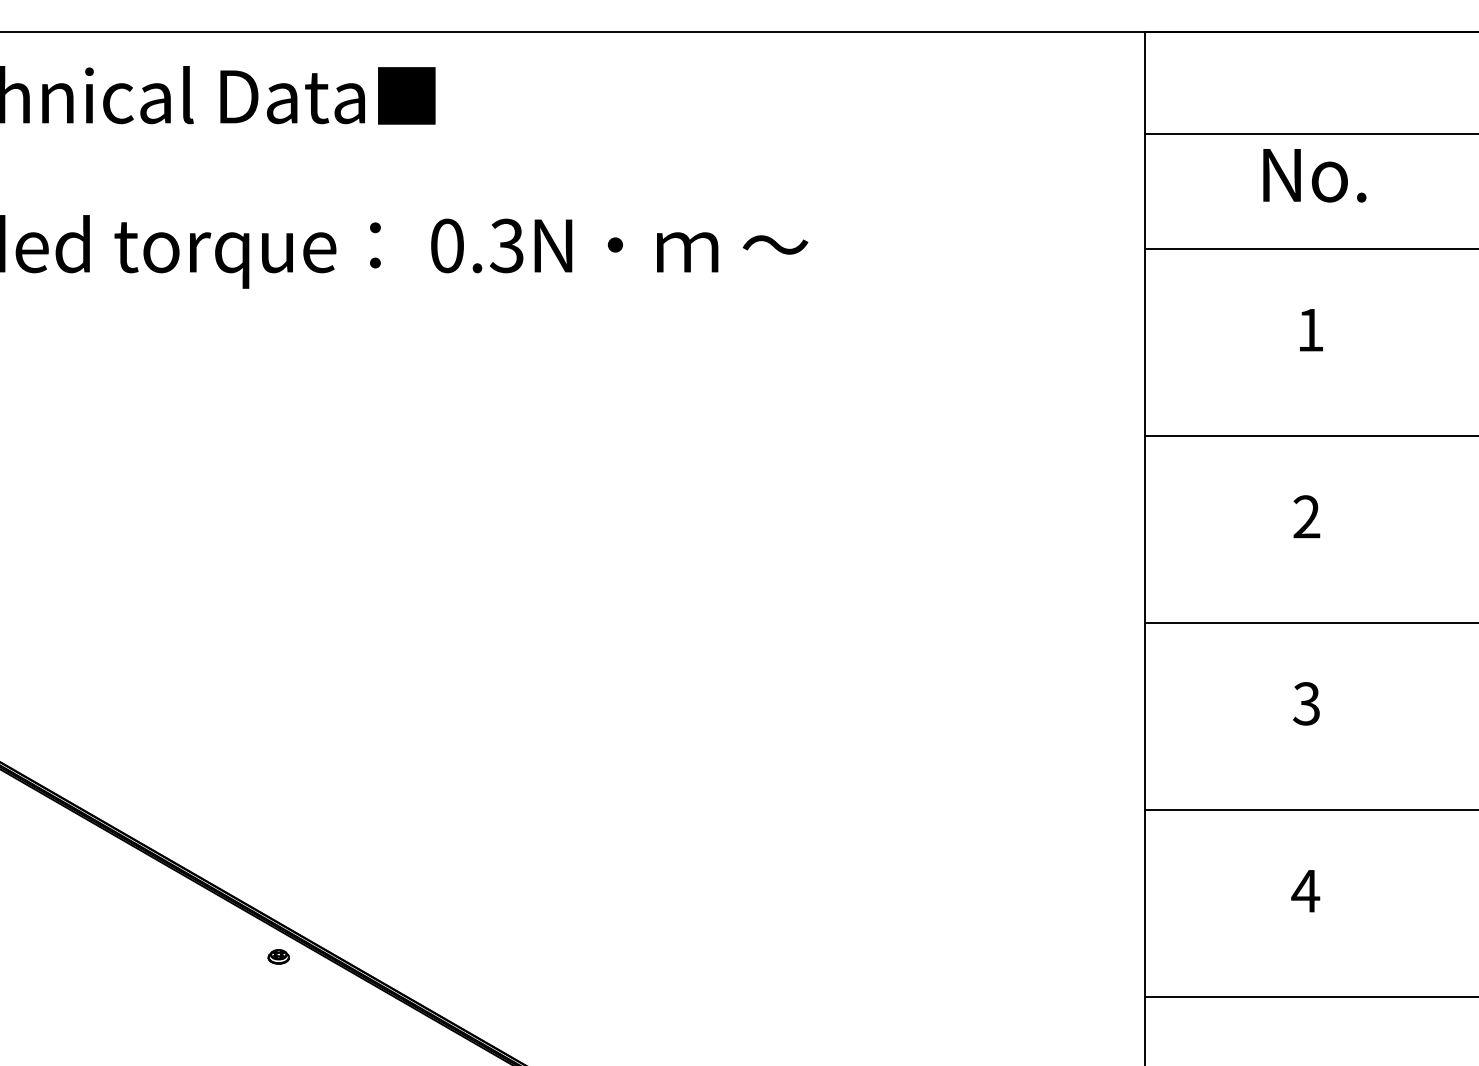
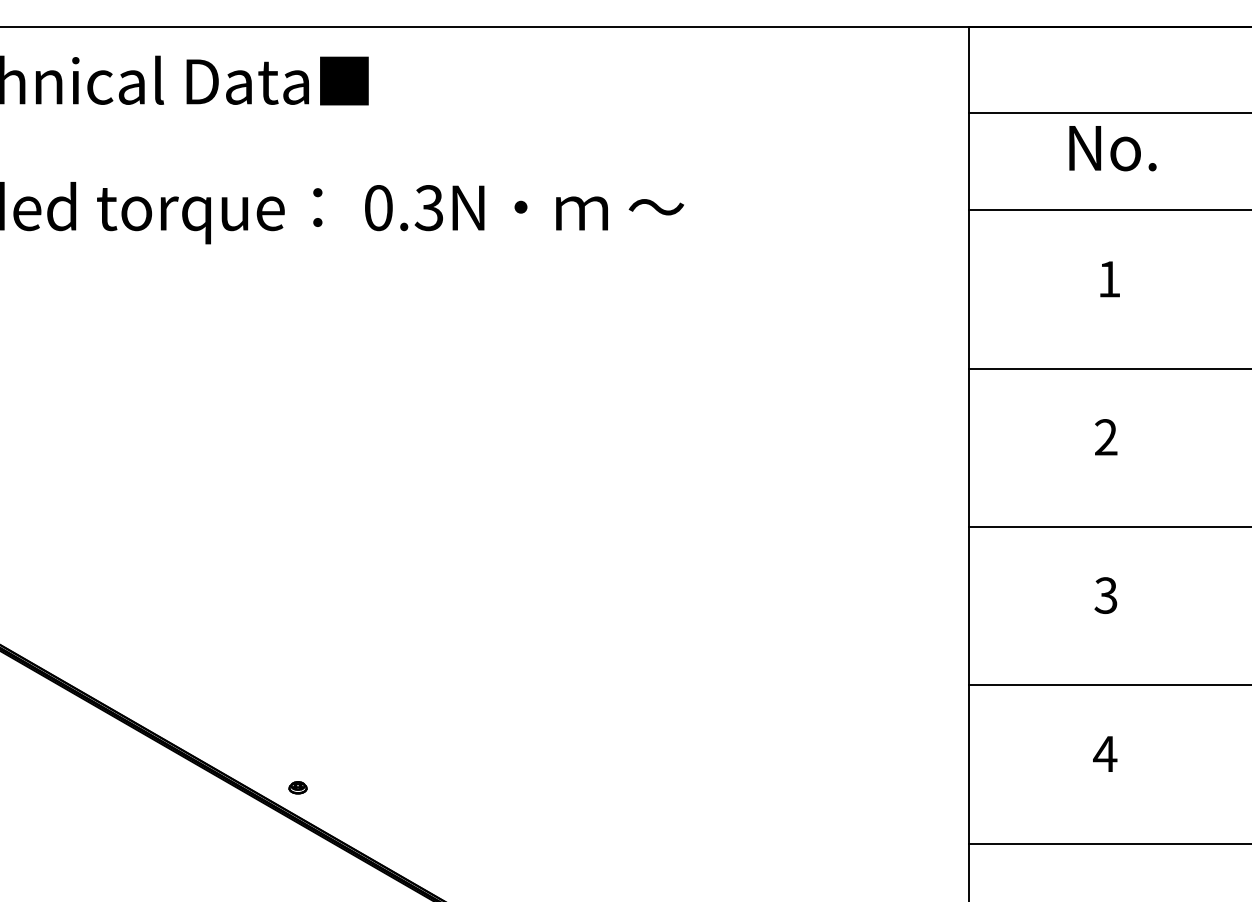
part: (278, 956) -> (297, 787), moved

